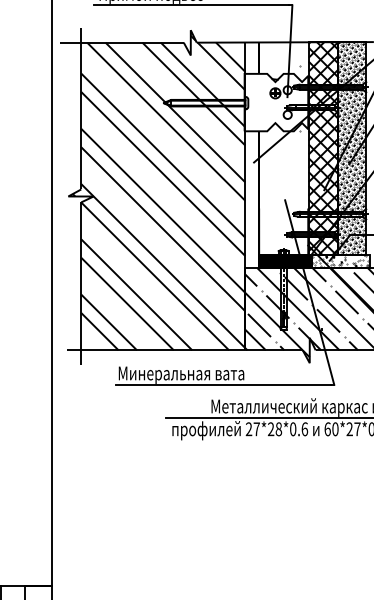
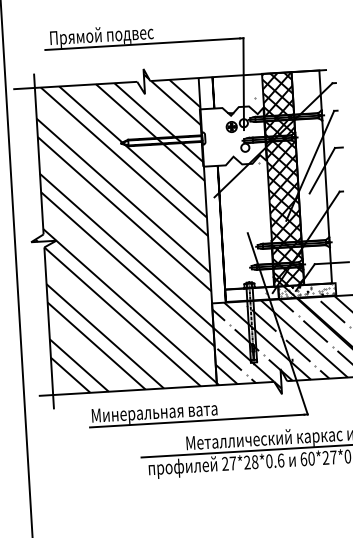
hatch: (352, 148) -> (311, 177), removed
fill: (285, 261) -> (251, 294), removed

